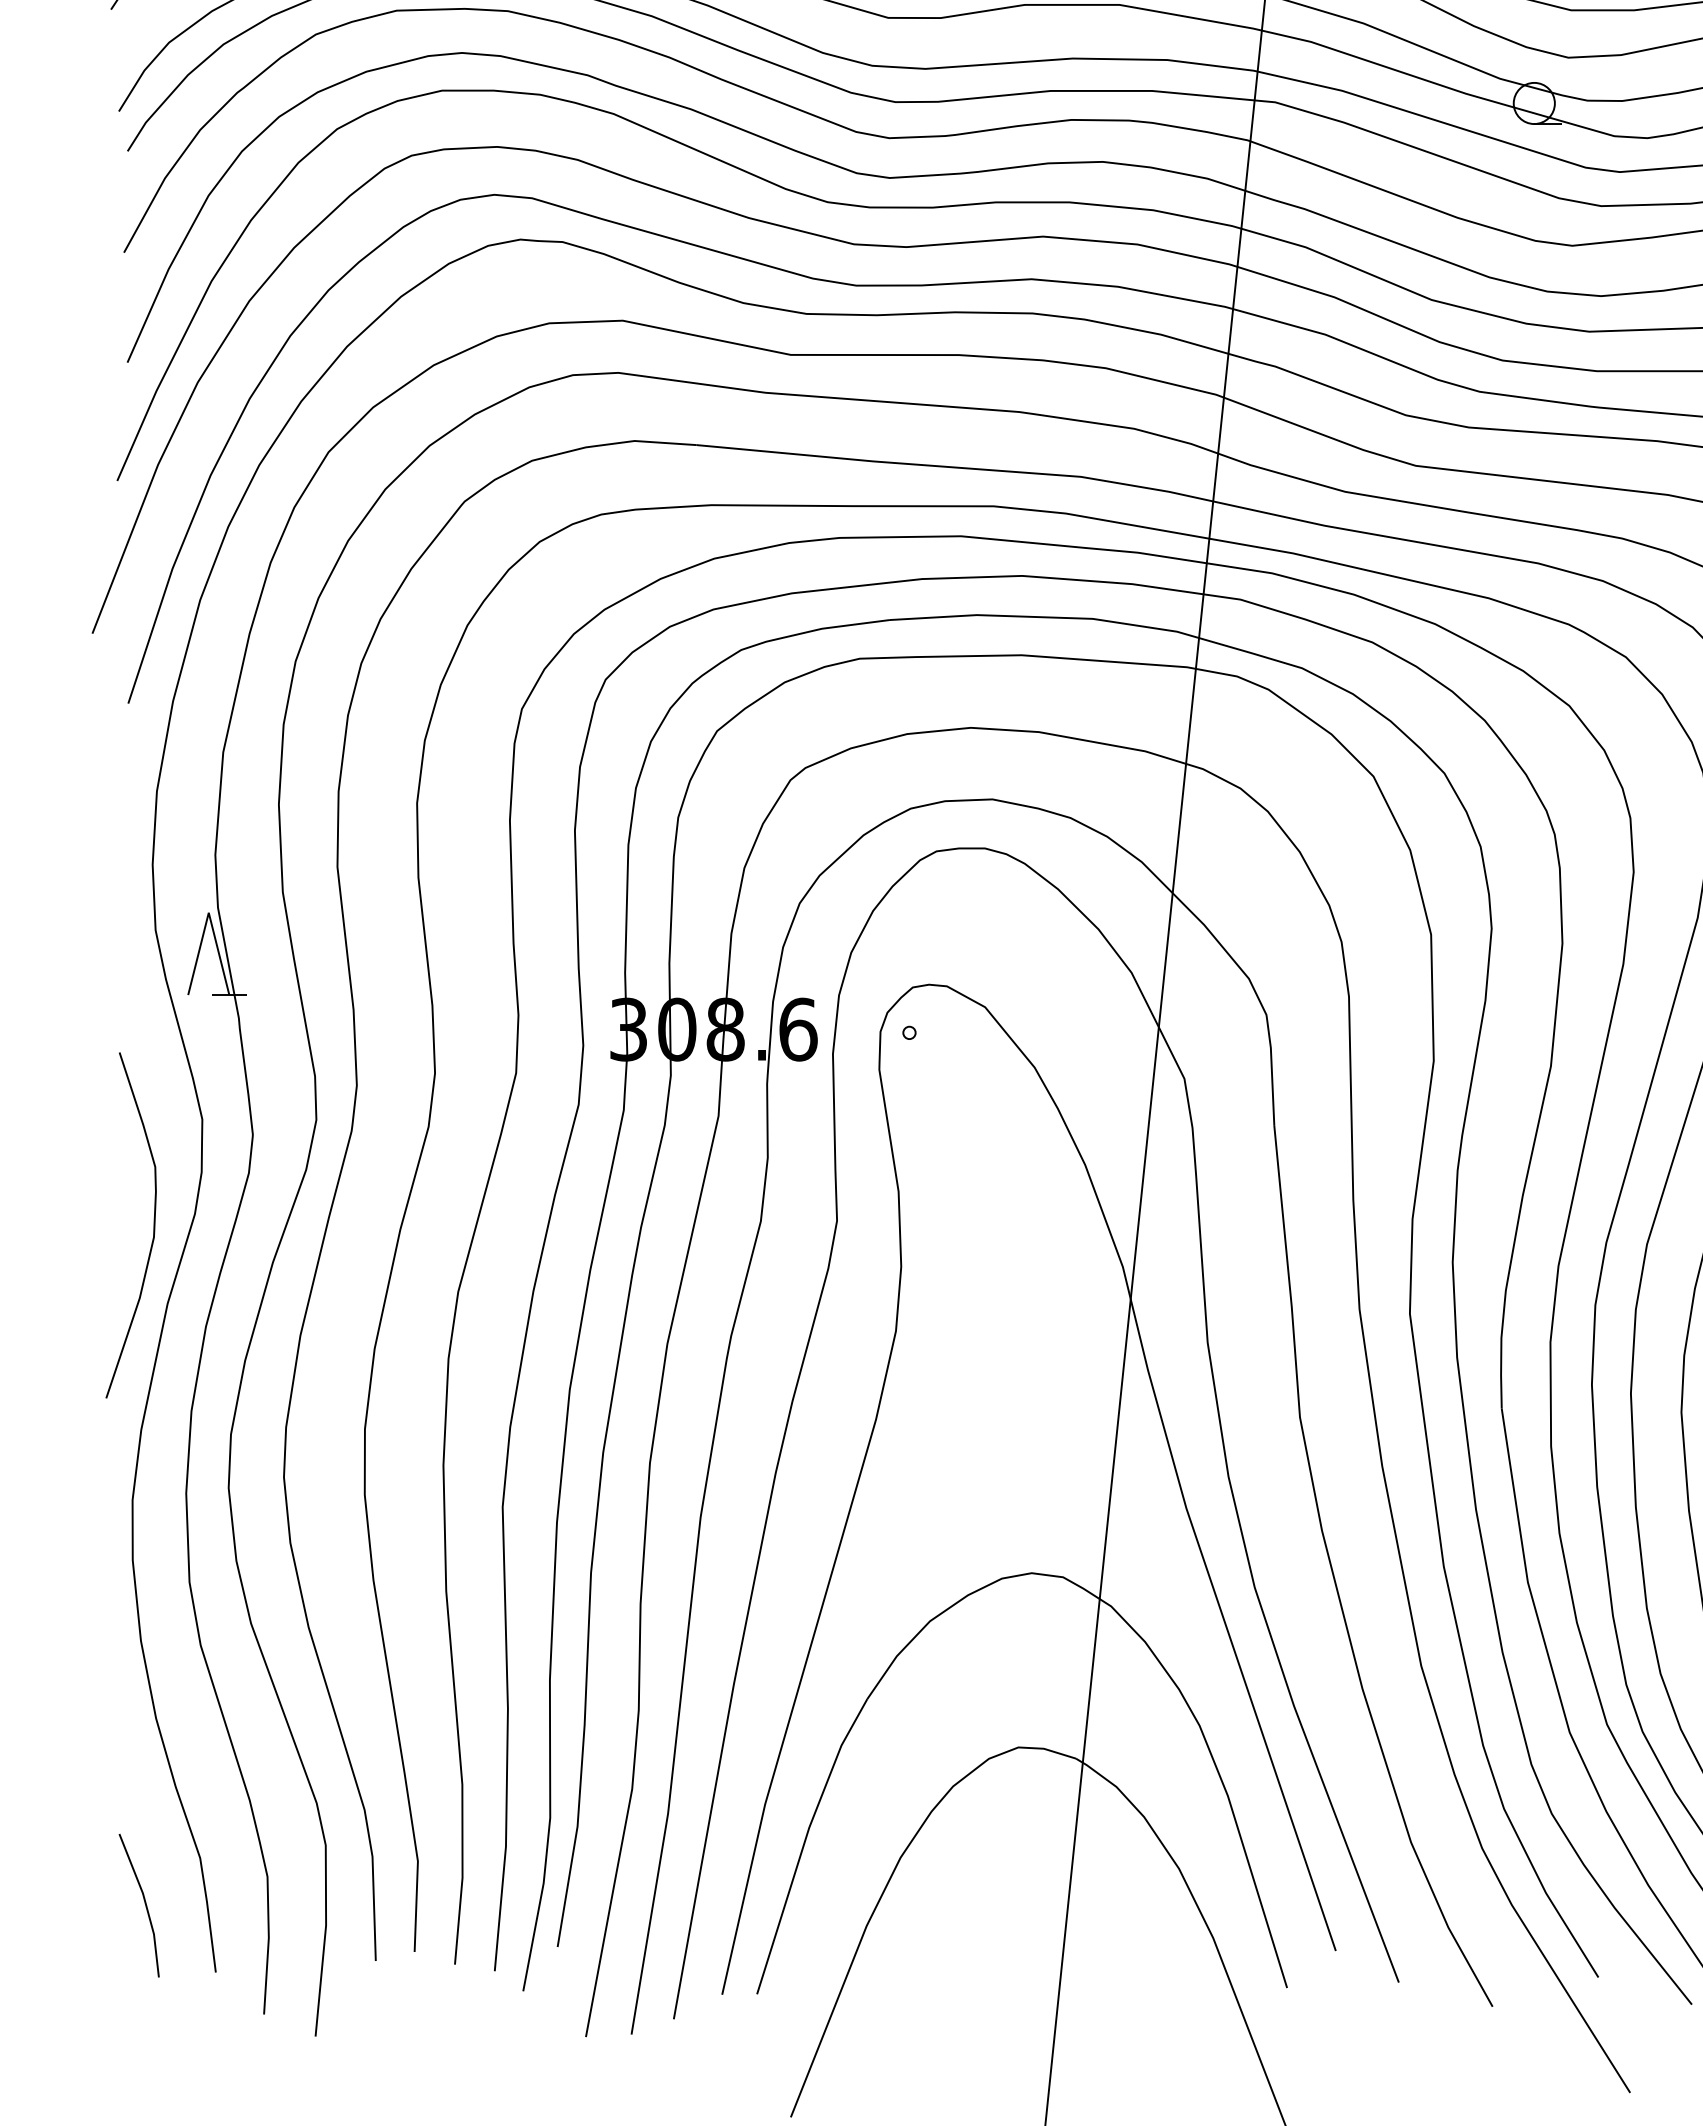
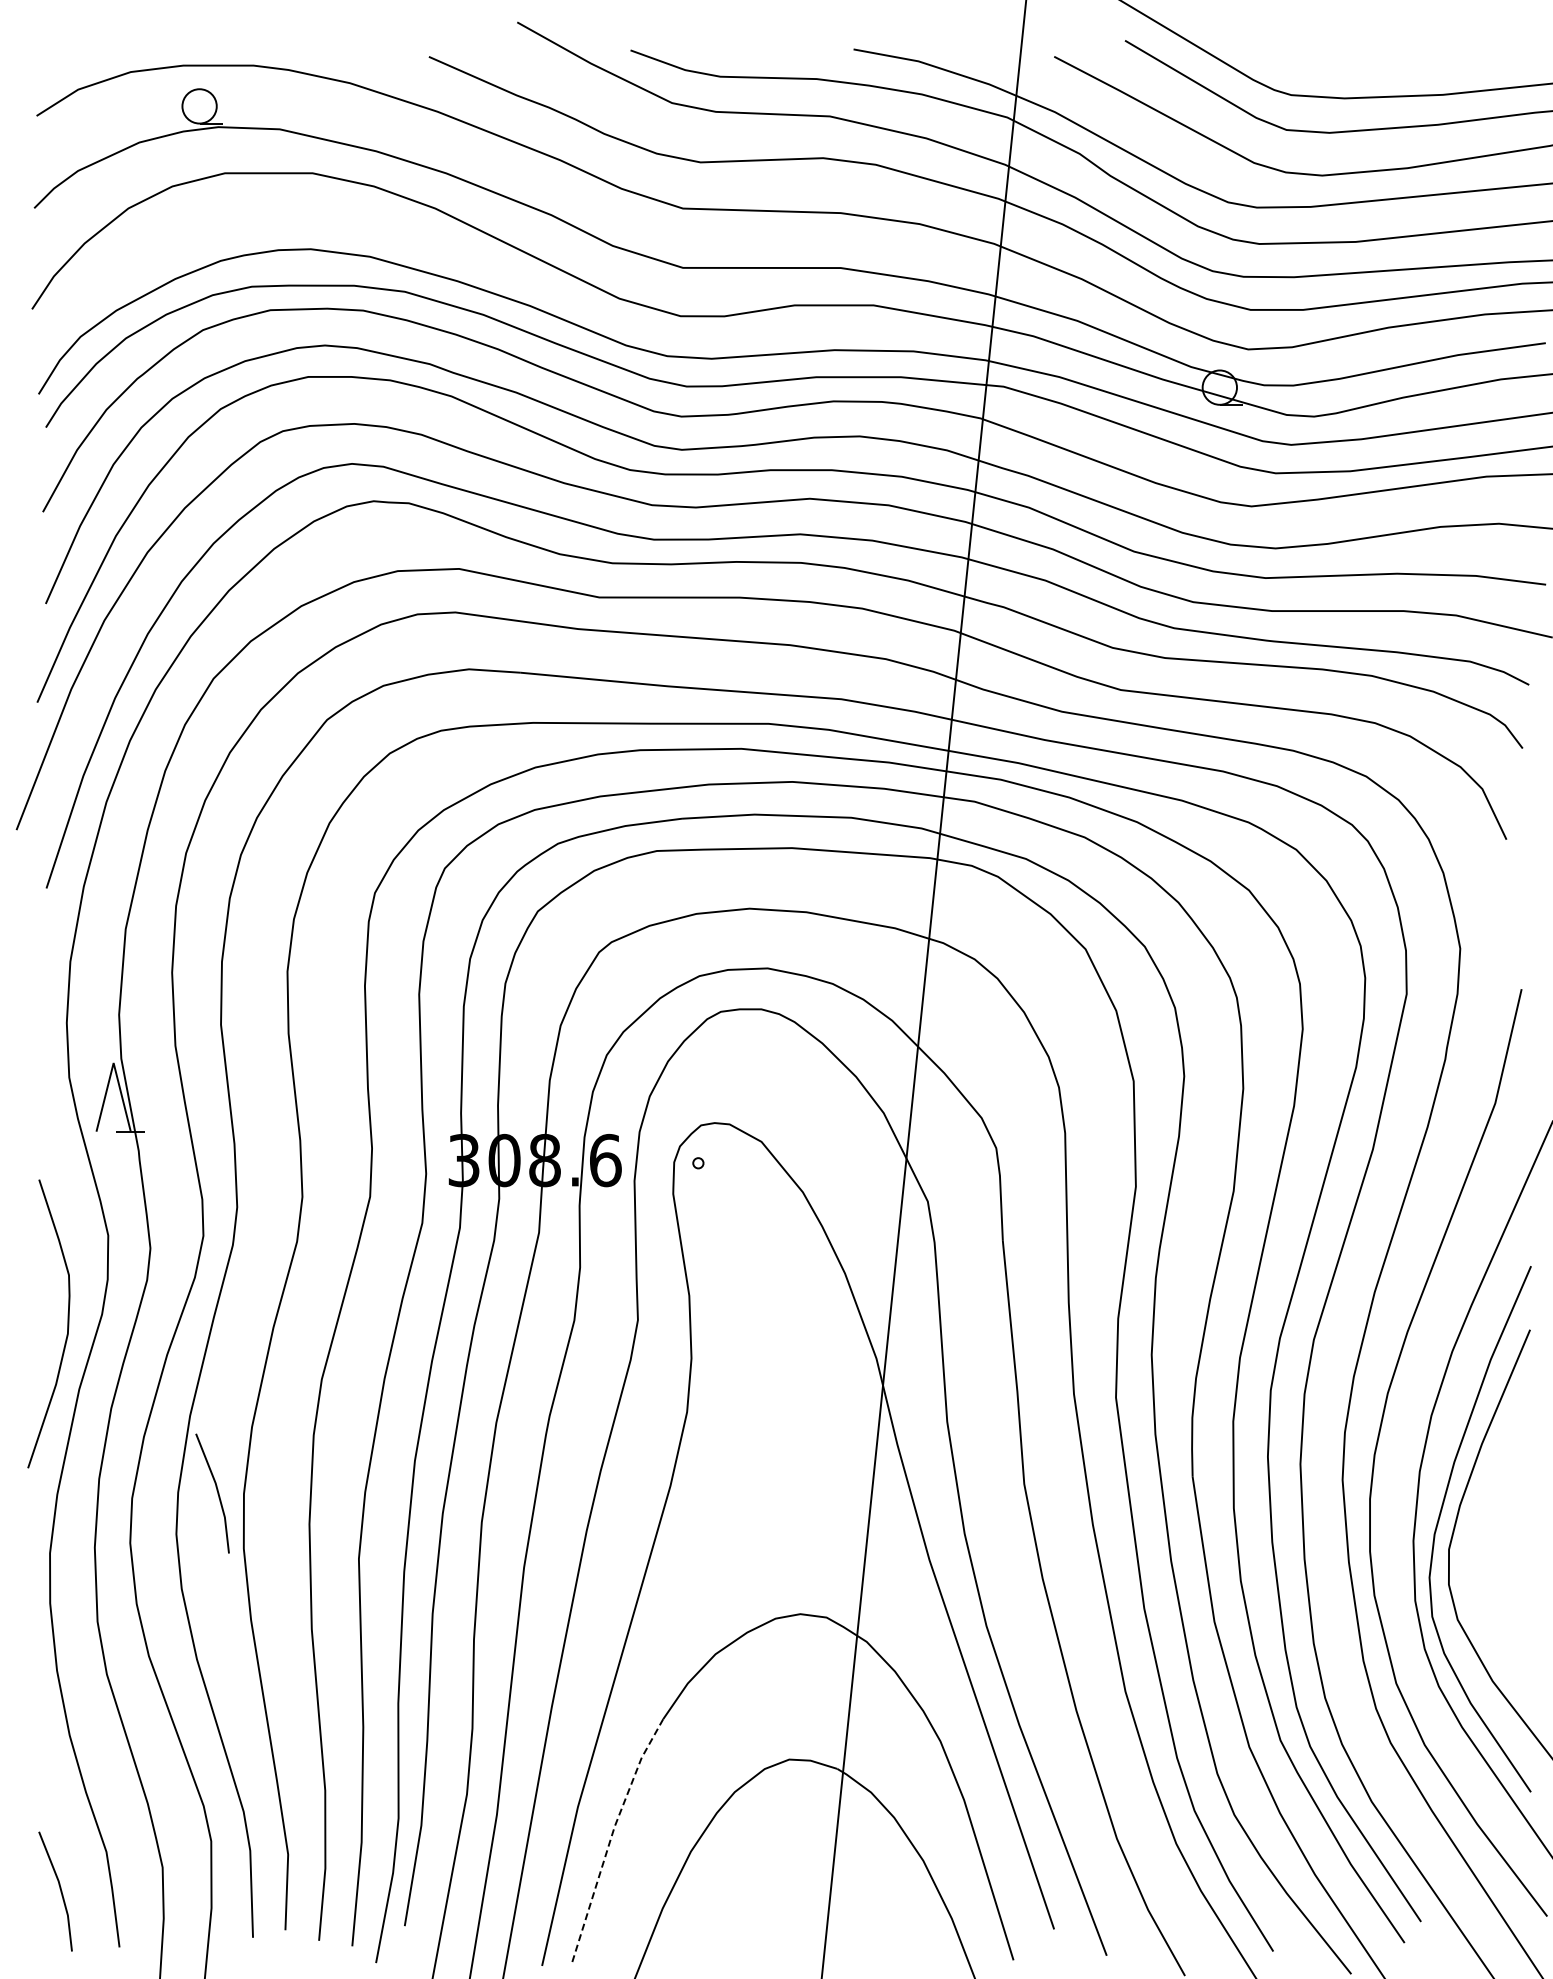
line: (332, 1425) -> (216, 1490), added
line: (804, 1842) -> (610, 1838), solid -> dashed

